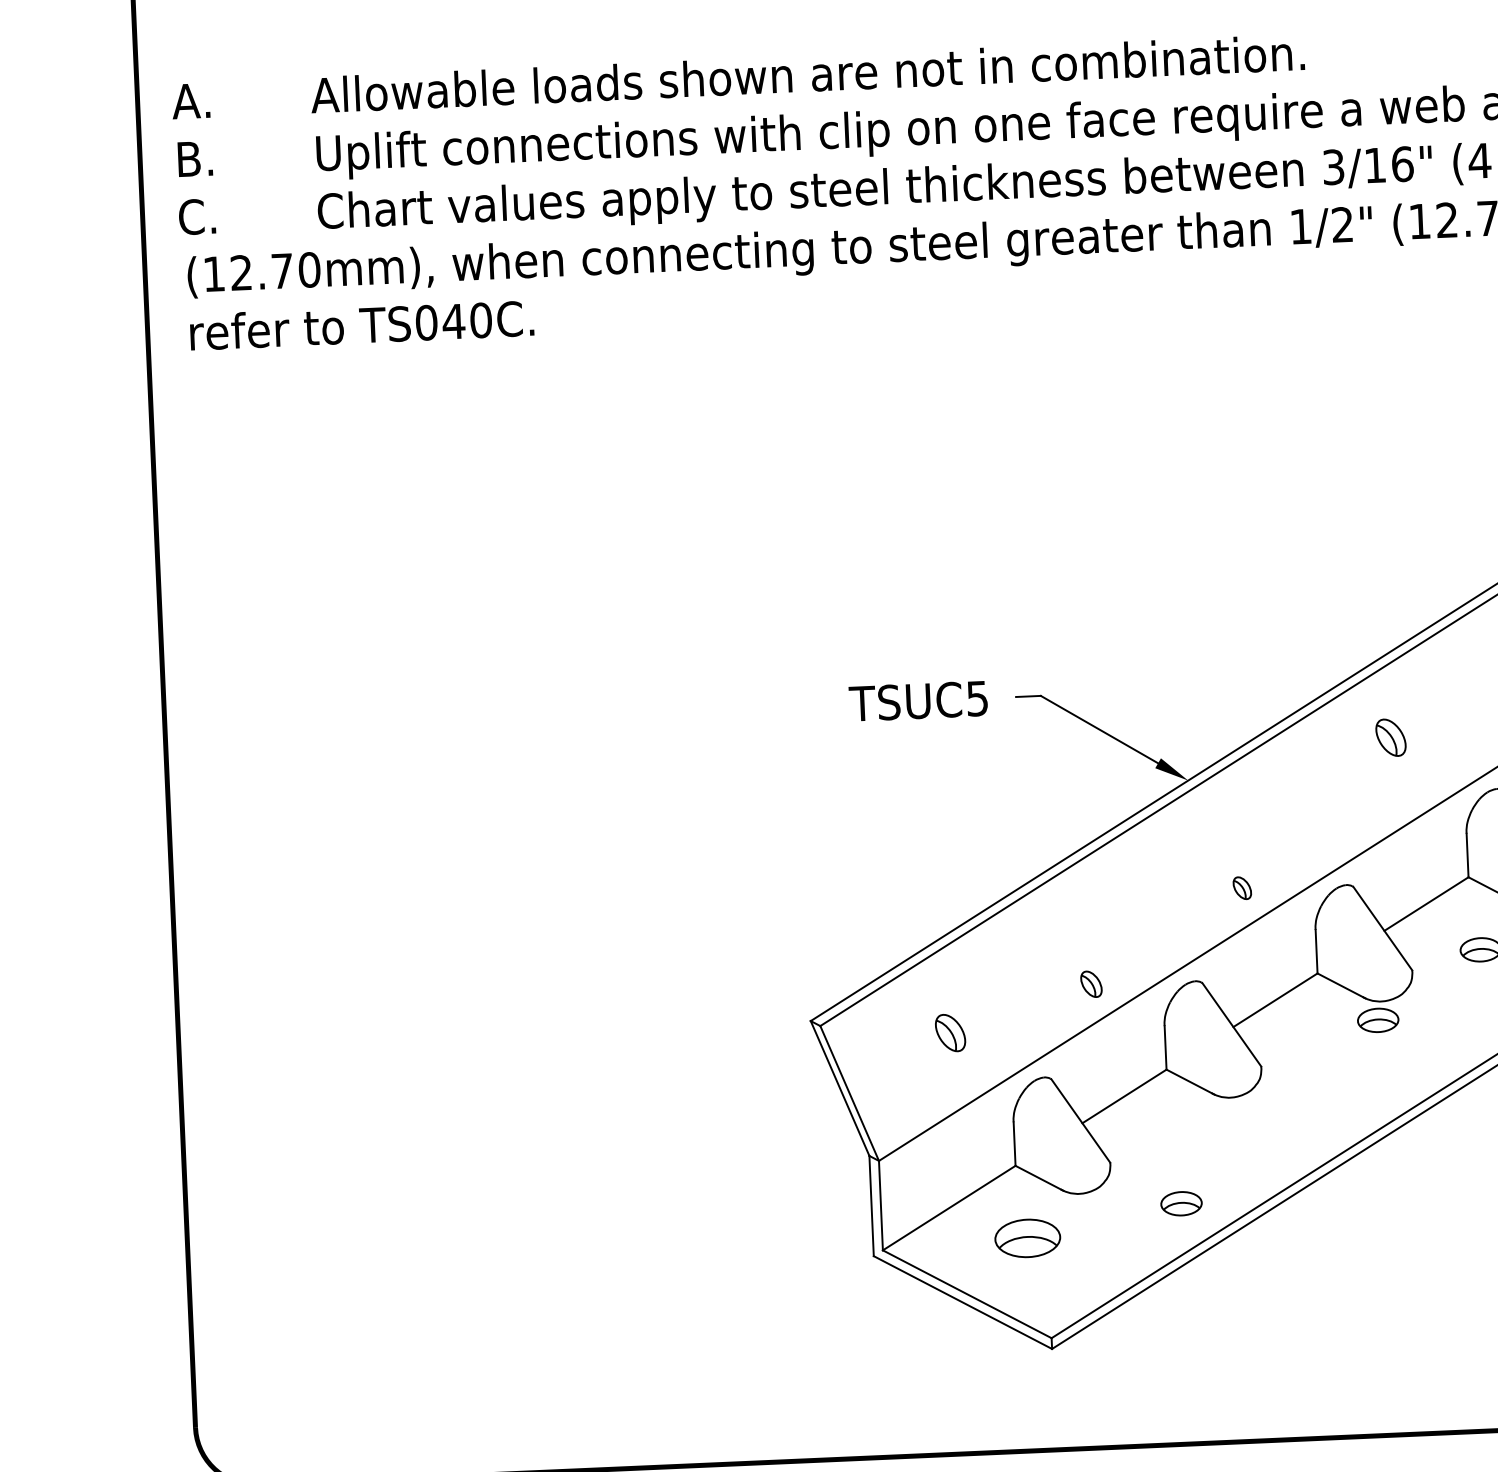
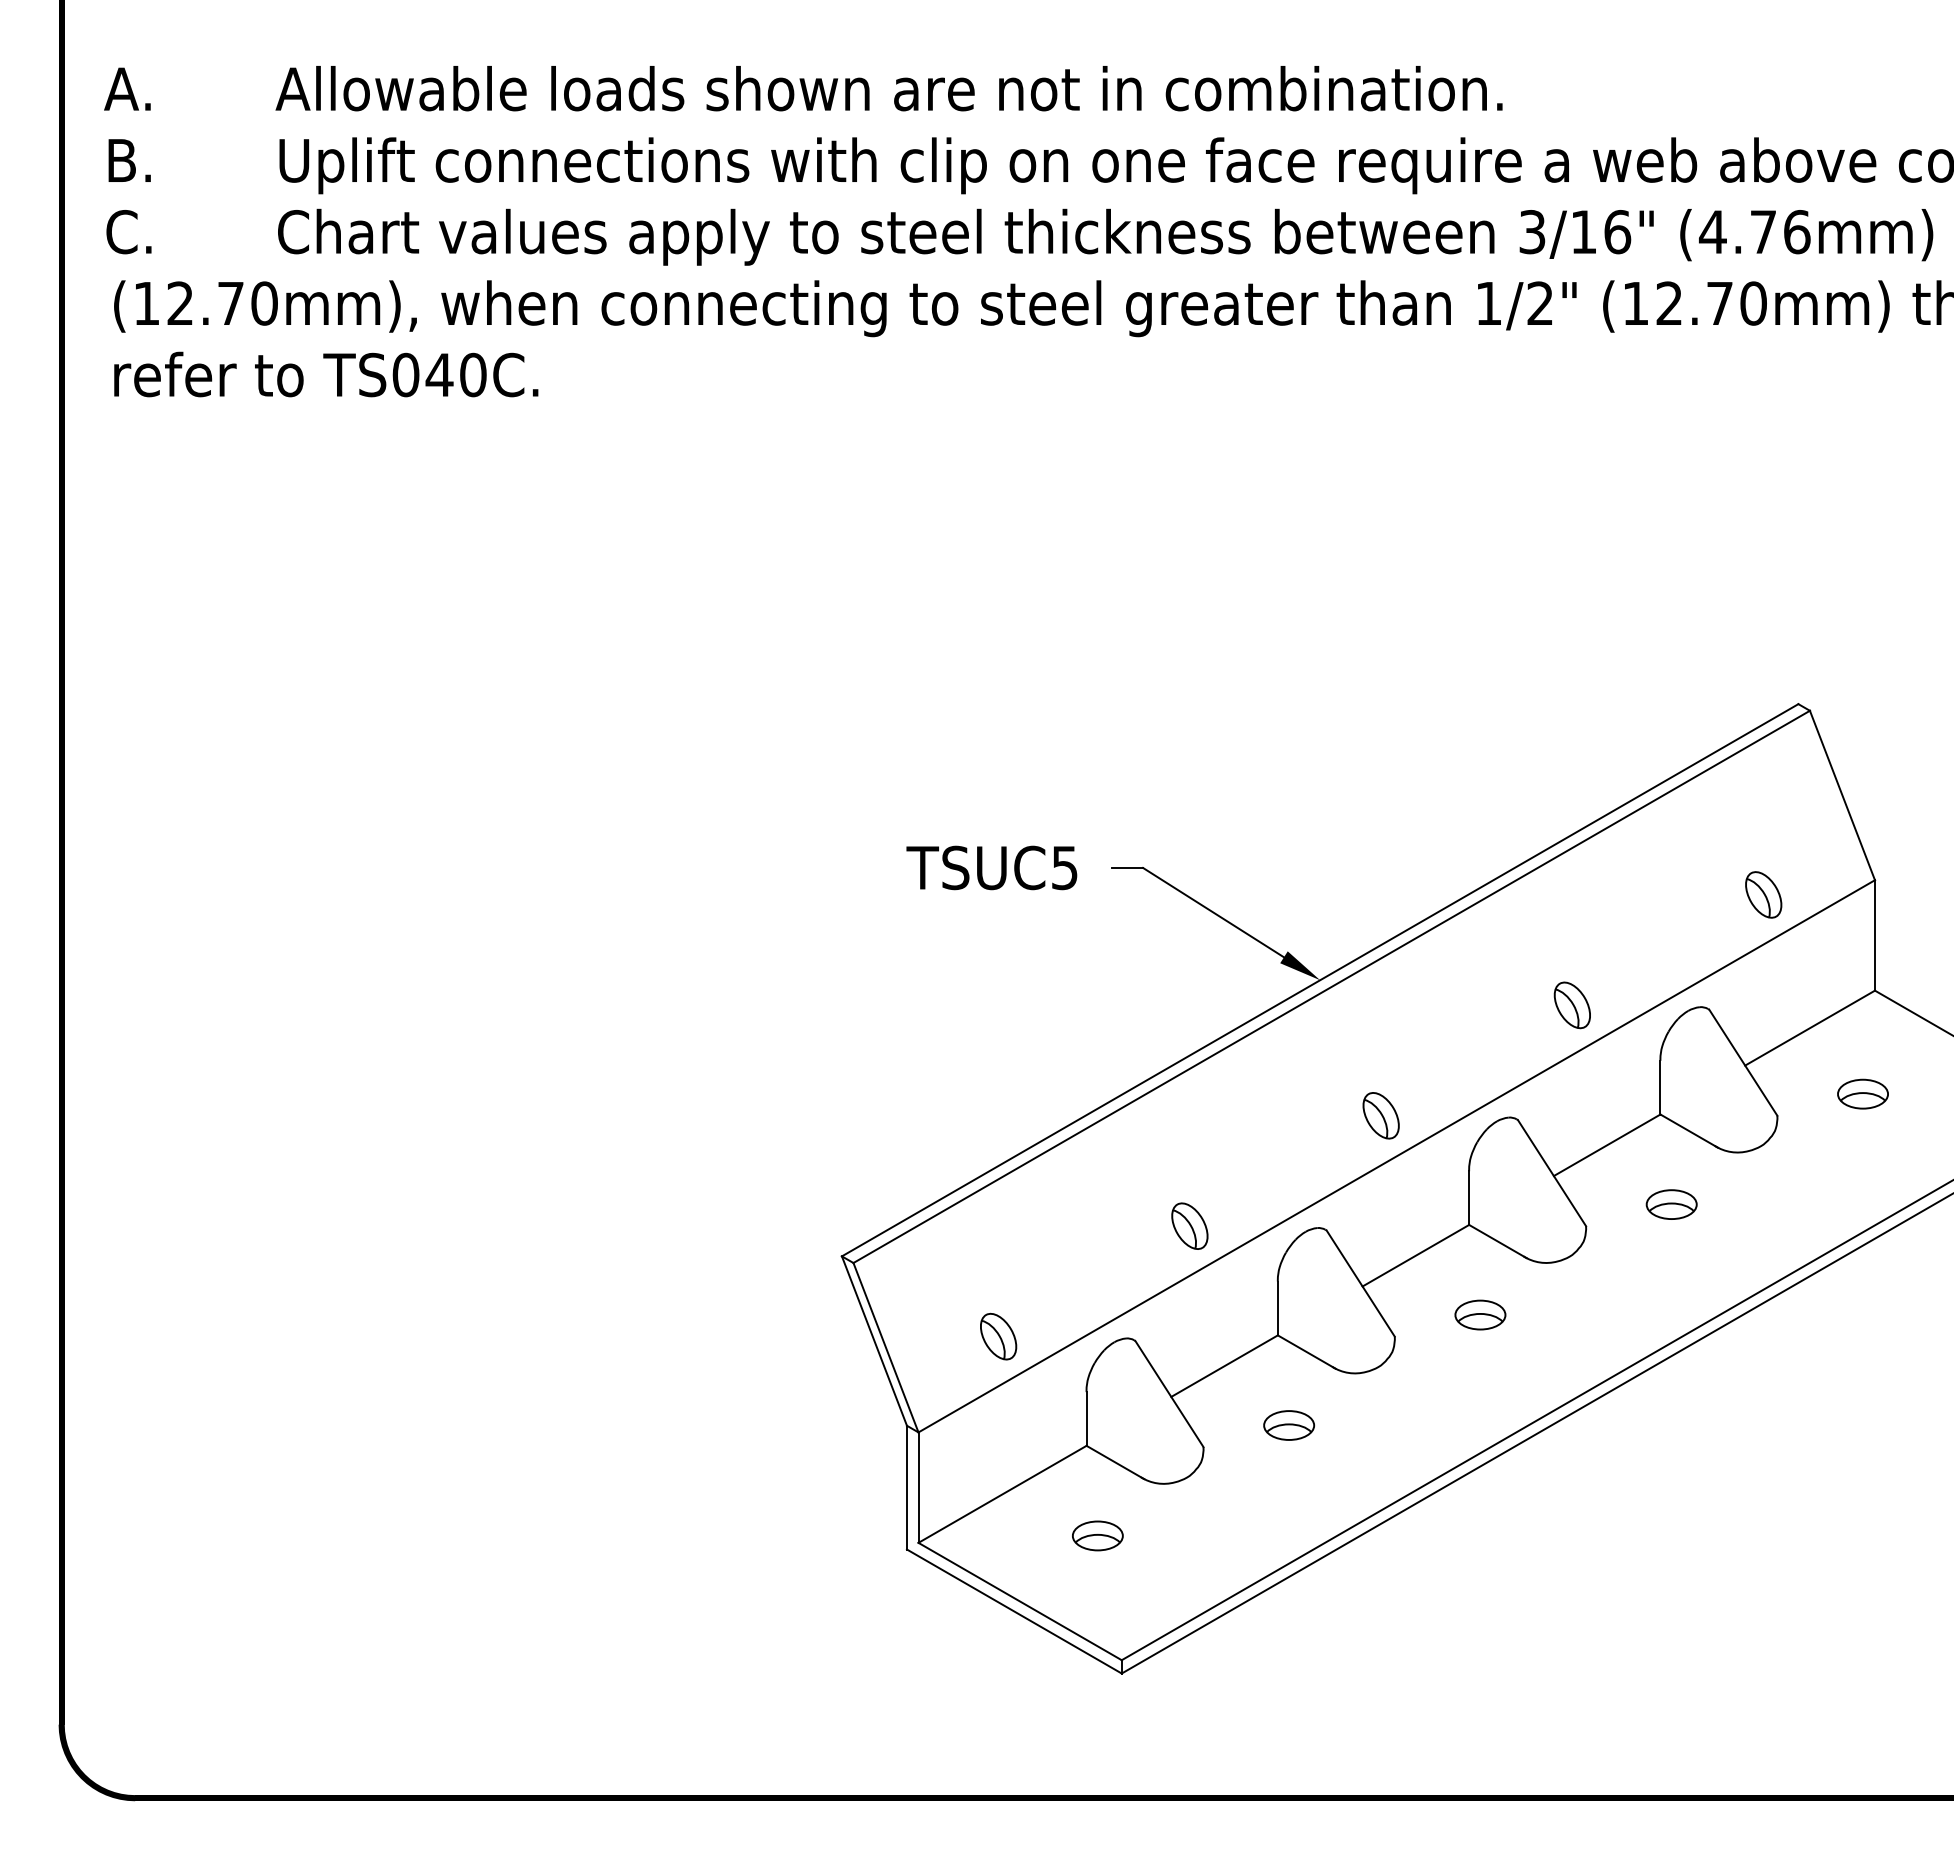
part: (1390, 737) -> (1571, 1005), moved
part: (1241, 887) -> (1380, 1115), size x1.67
part: (1091, 983) -> (1189, 1225), size x1.43
part: (1378, 1019) -> (1480, 1314), moved
part: (950, 1032) -> (998, 1336), moved
part: (1181, 1203) -> (1289, 1425), moved
part: (1027, 1238) -> (1097, 1535), size x0.62

